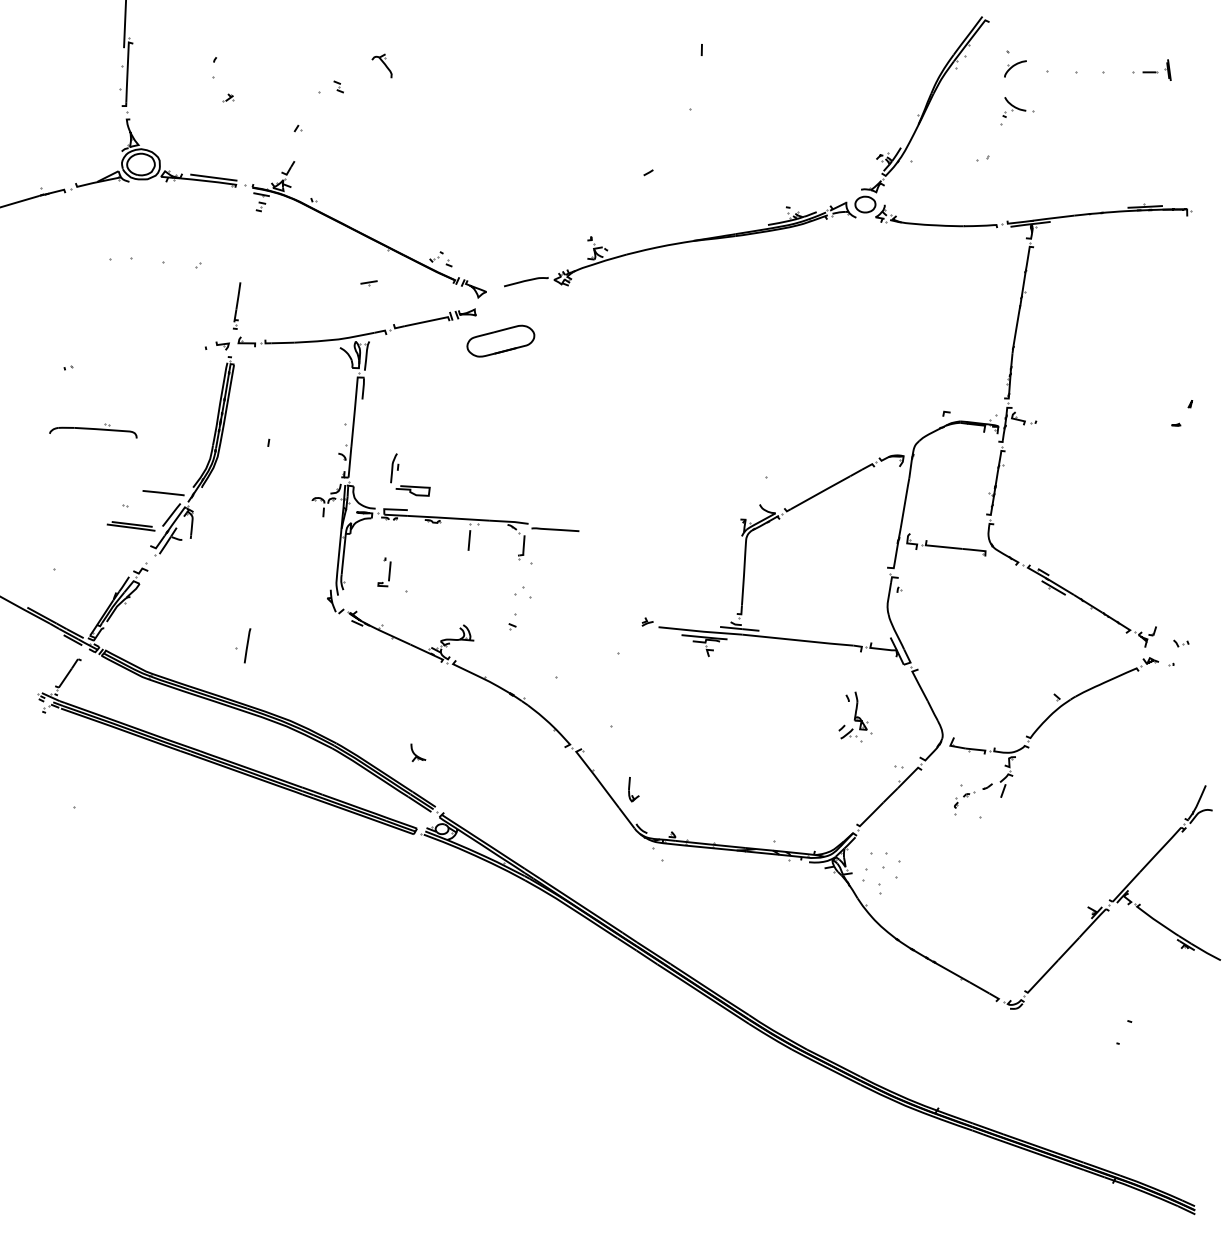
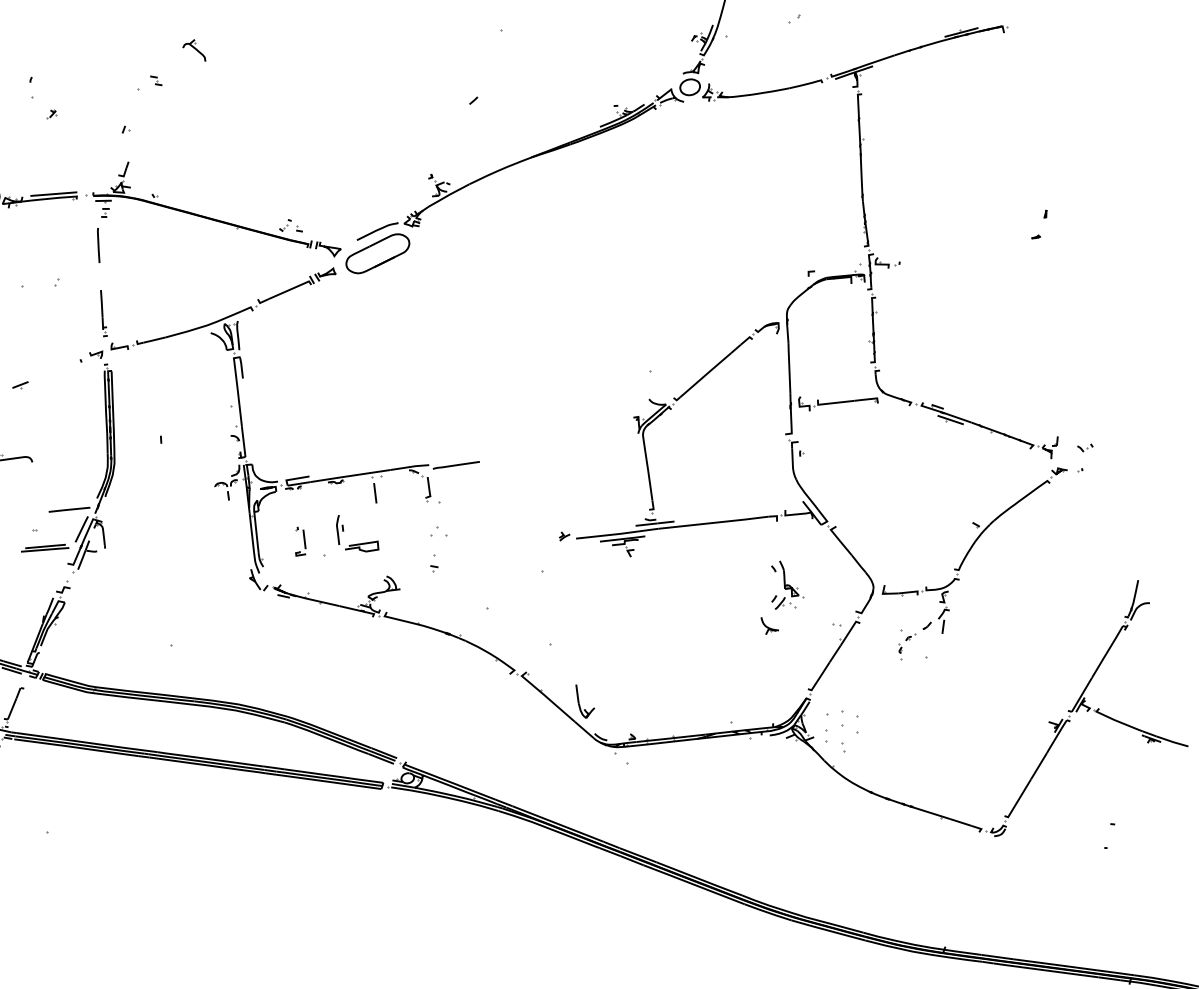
part: (368, 283) -> (20, 386), moved
part: (500, 340) -> (377, 253), moved
part: (410, 485) -> (358, 543), moved
line: (247, 645) -> (98, 245), moved
part: (418, 752) -> (770, 624), moved
part: (633, 789) -> (584, 700), size x1.43

